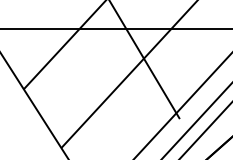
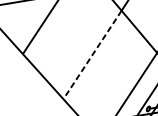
line: (102, 103) -> (92, 55), solid -> dashed

